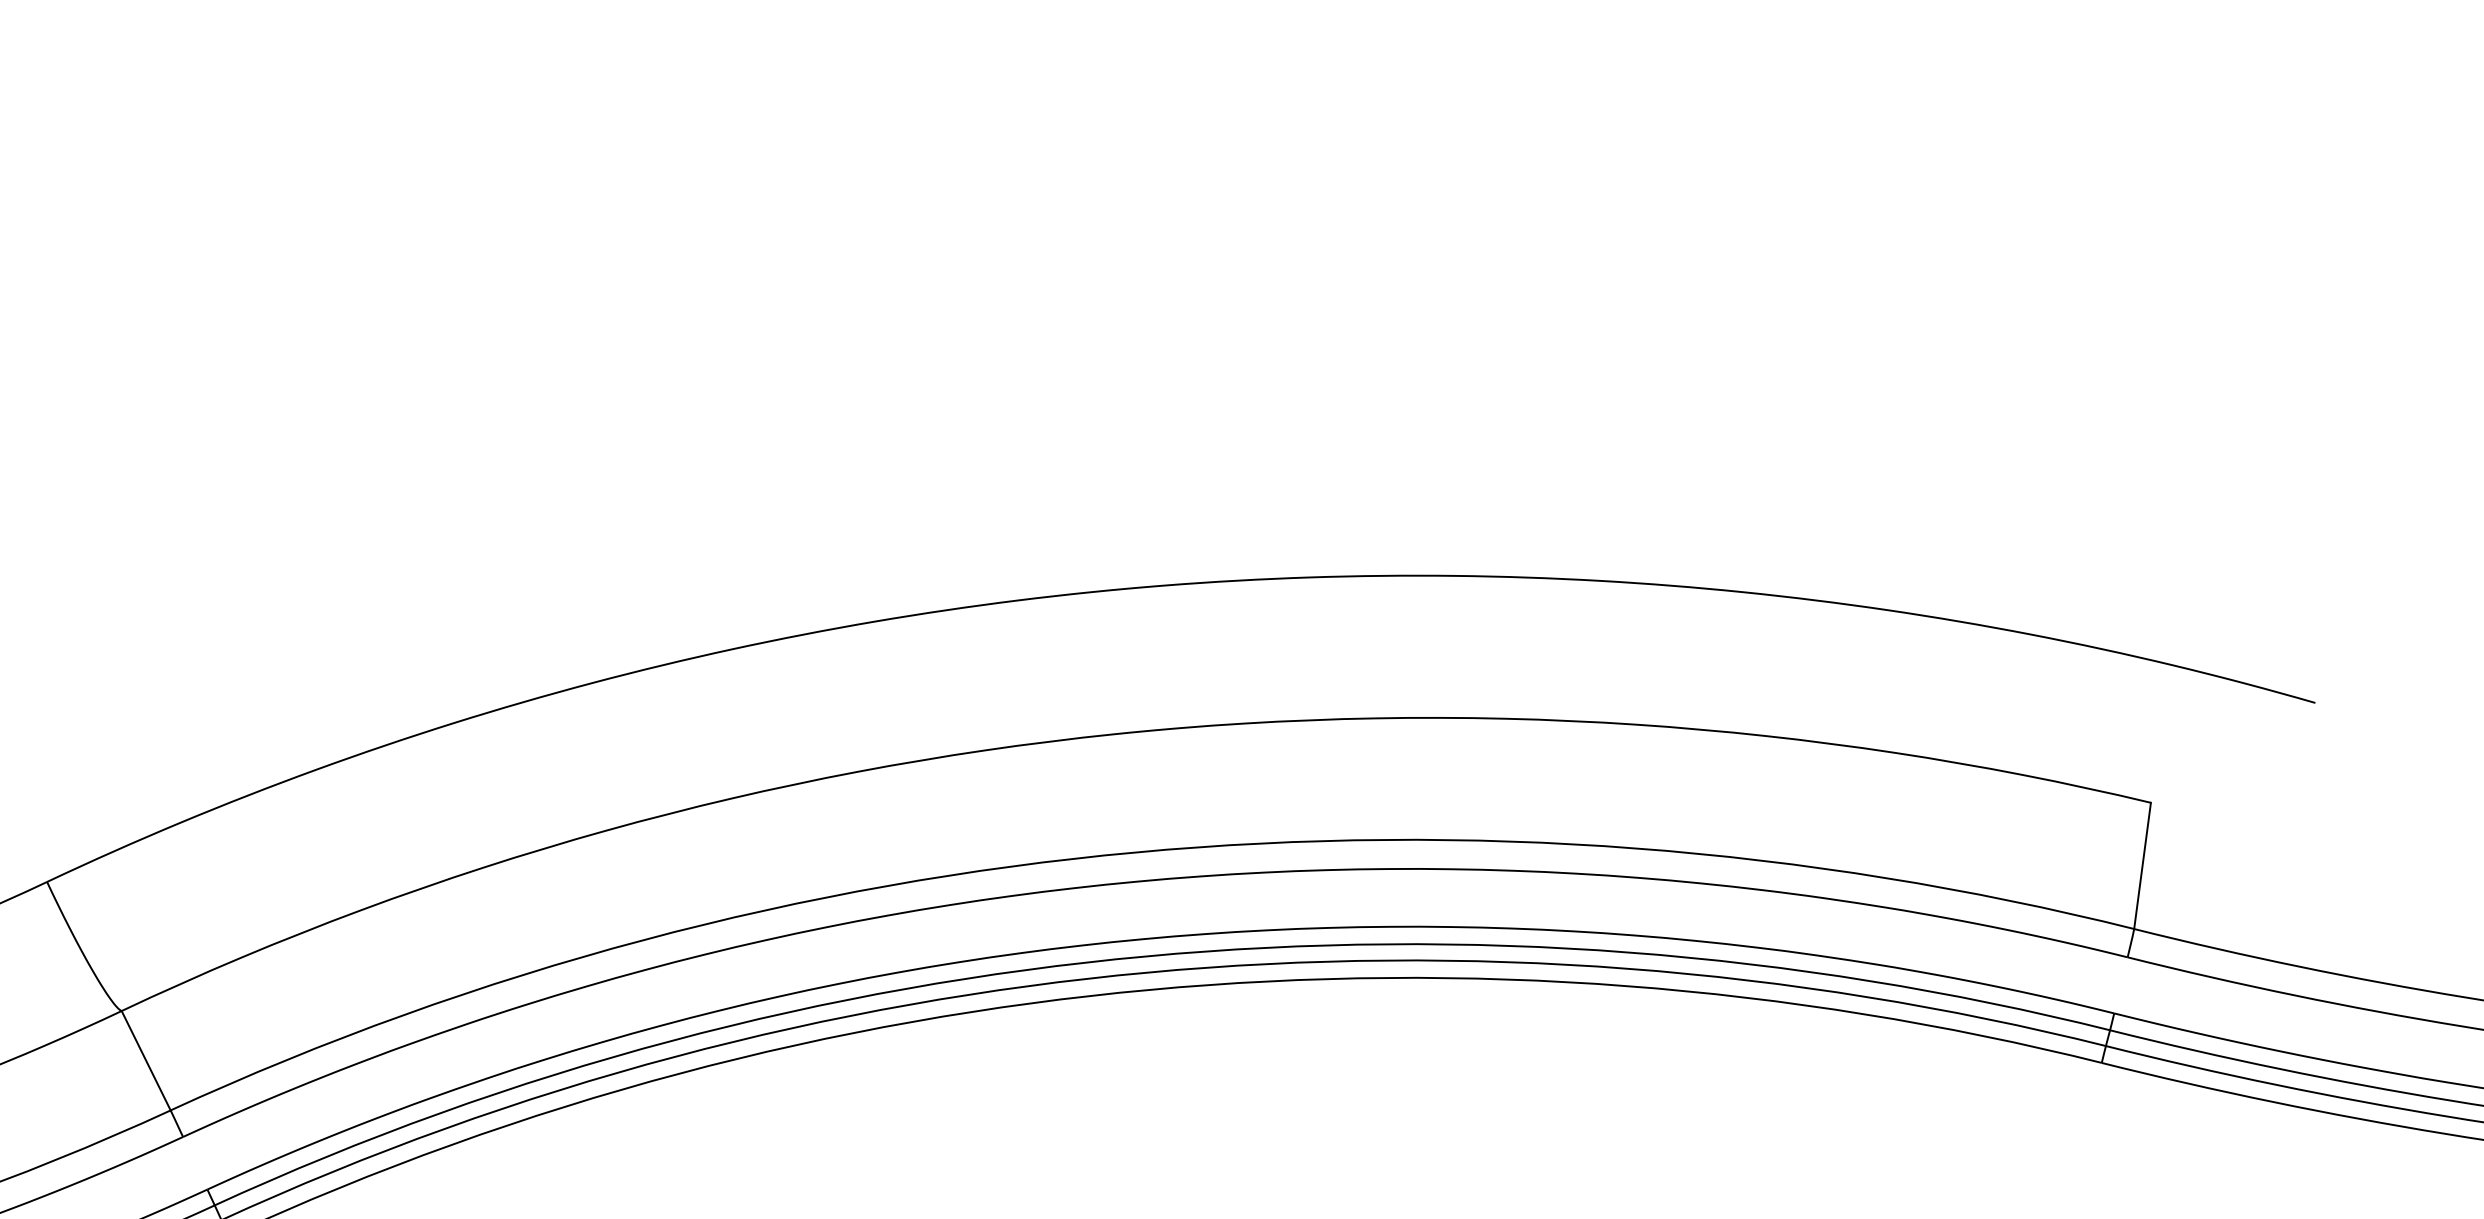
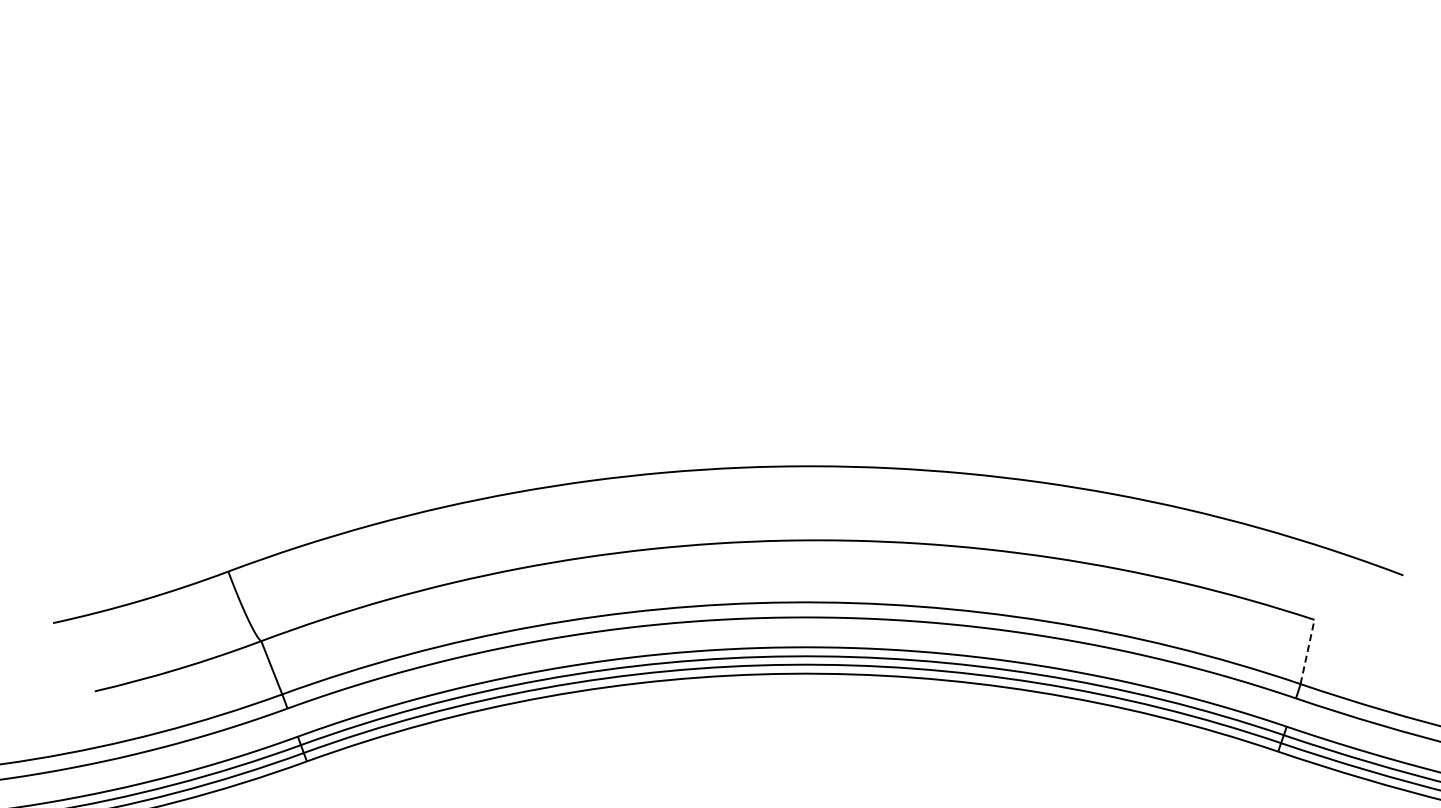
line: (2142, 864) -> (1307, 651), solid -> dashed

